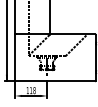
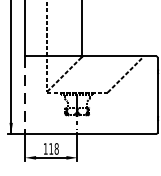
line: (15, 57) -> (25, 94), solid -> dashed

